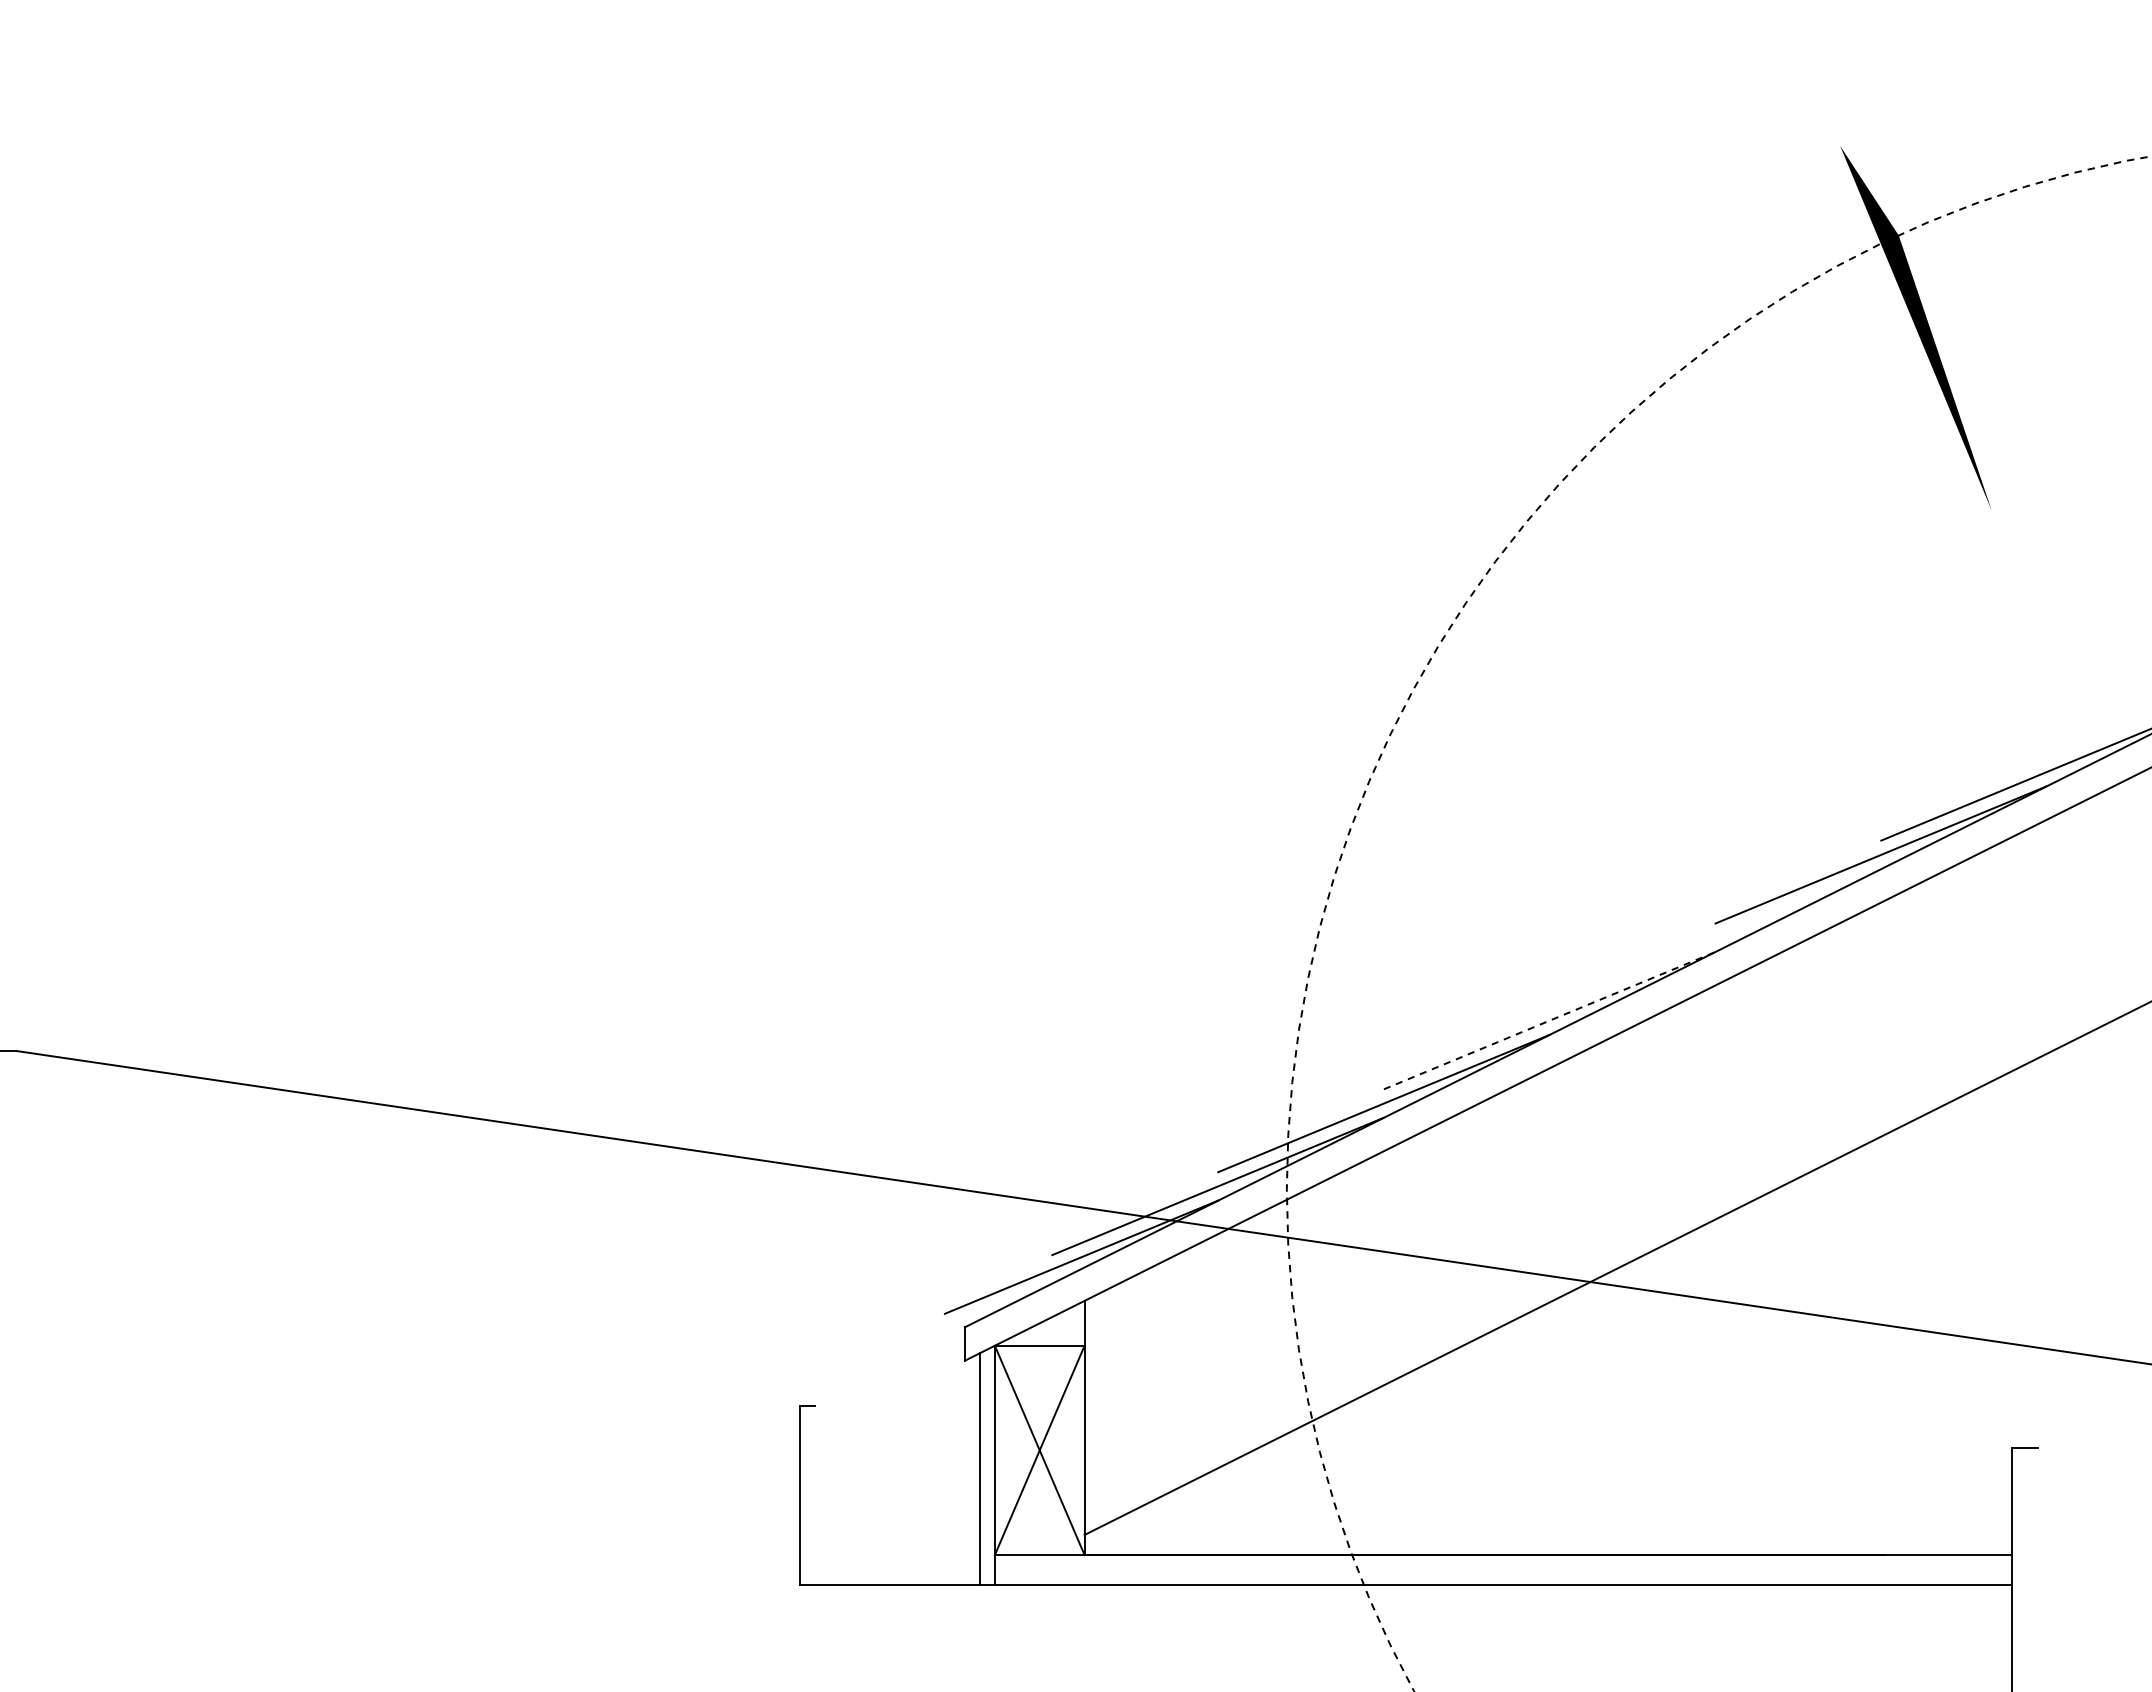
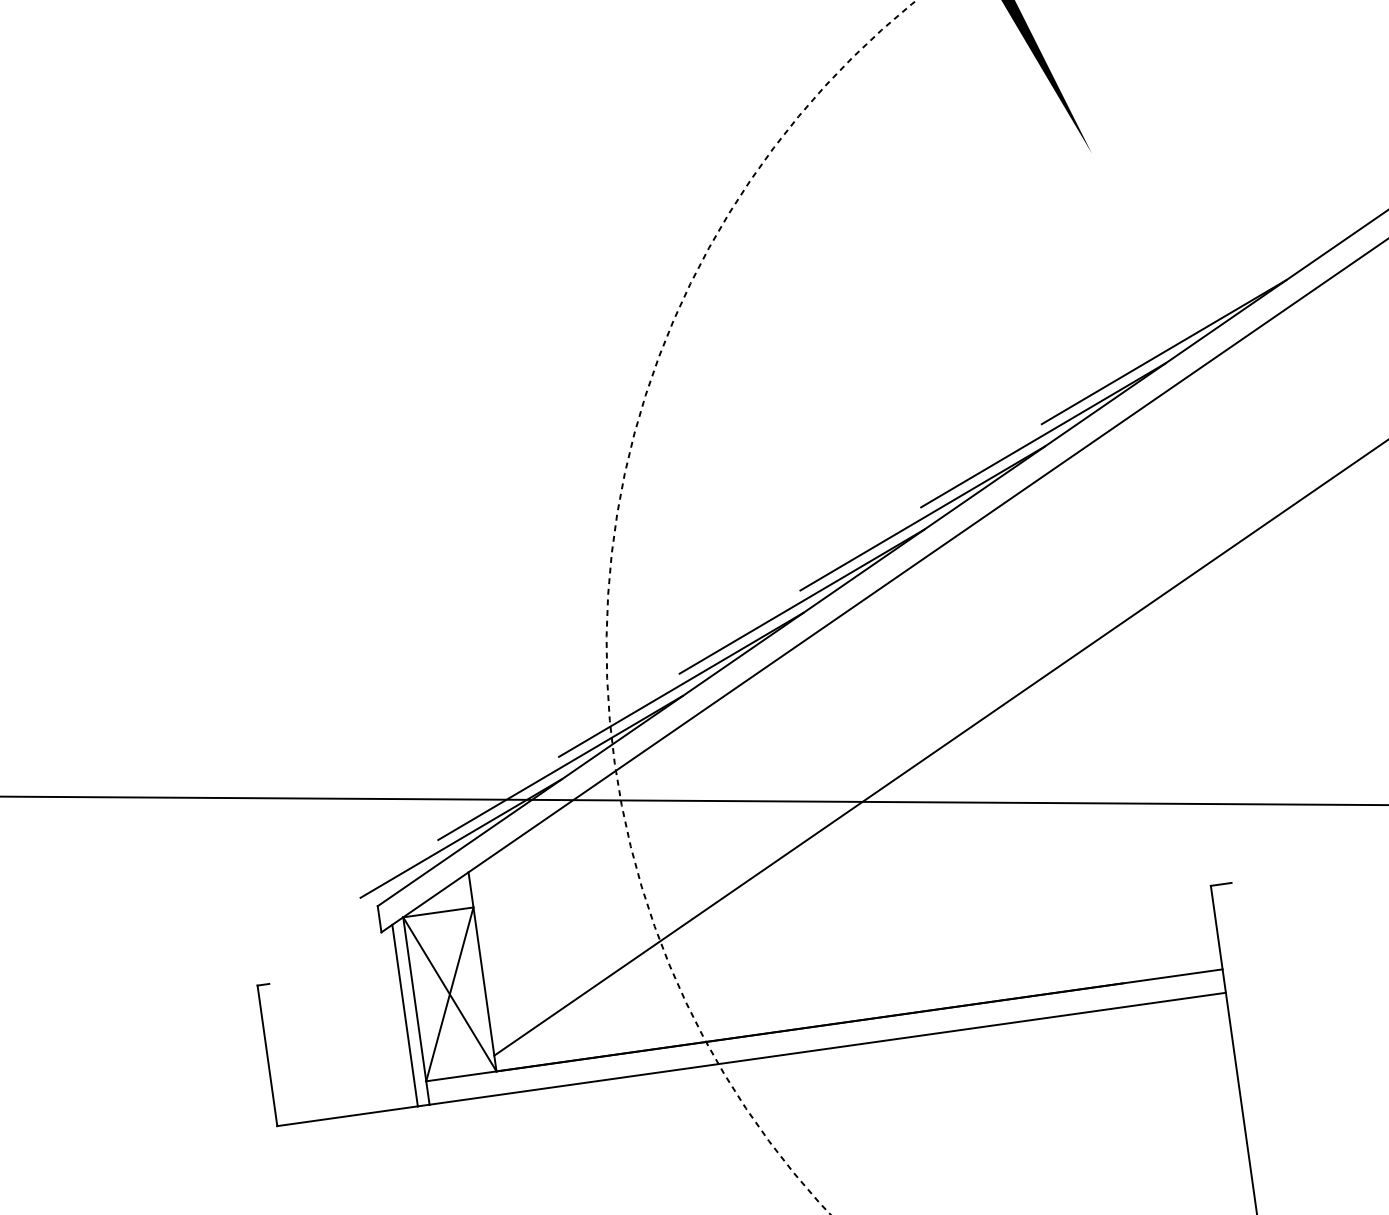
line: (1715, 937) -> (922, 518), added
line: (1550, 1020) -> (802, 601), dashed -> solid

